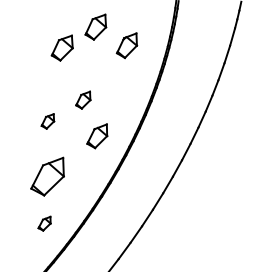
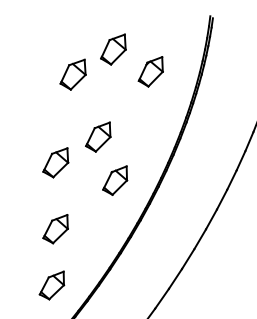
part: (83, 100) -> (98, 137), size x1.43
part: (47, 121) -> (55, 162), size x1.67
part: (47, 176) -> (55, 228), size x0.62
part: (44, 223) -> (51, 285), size x1.67

